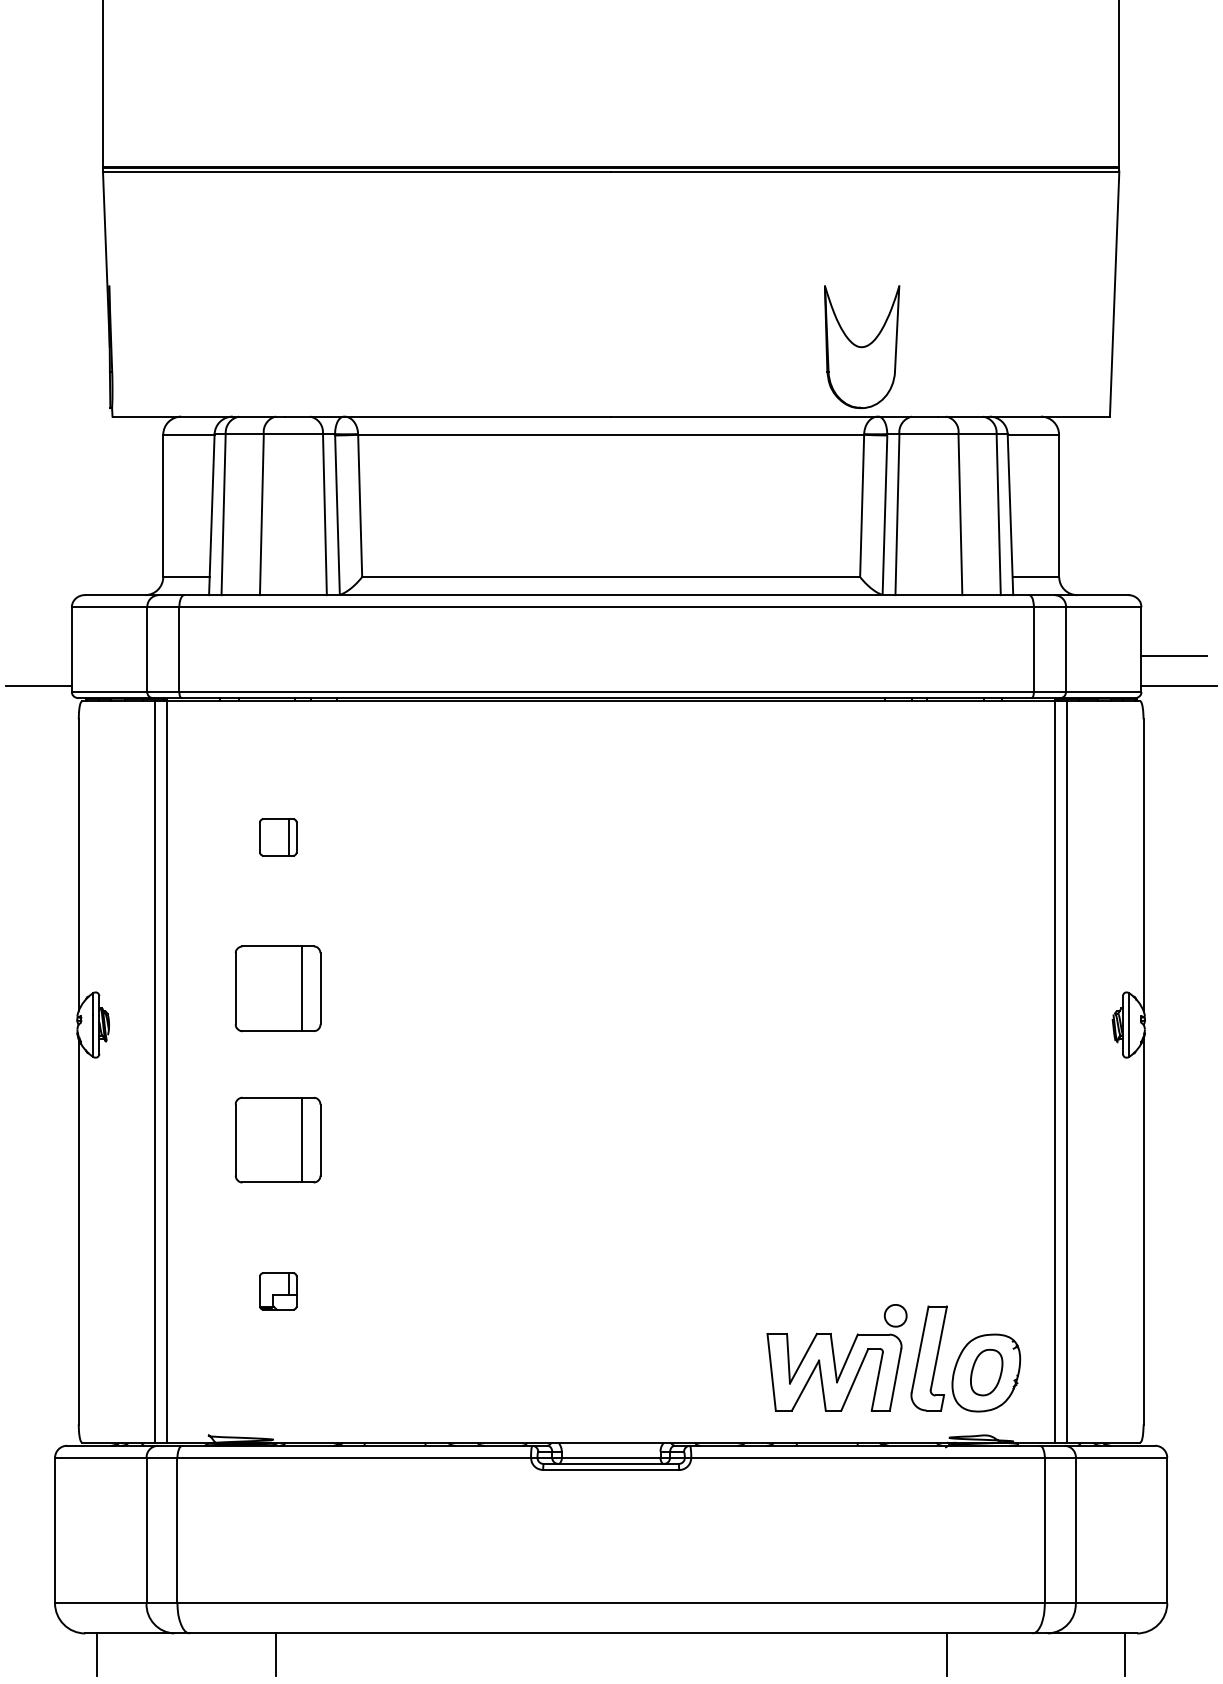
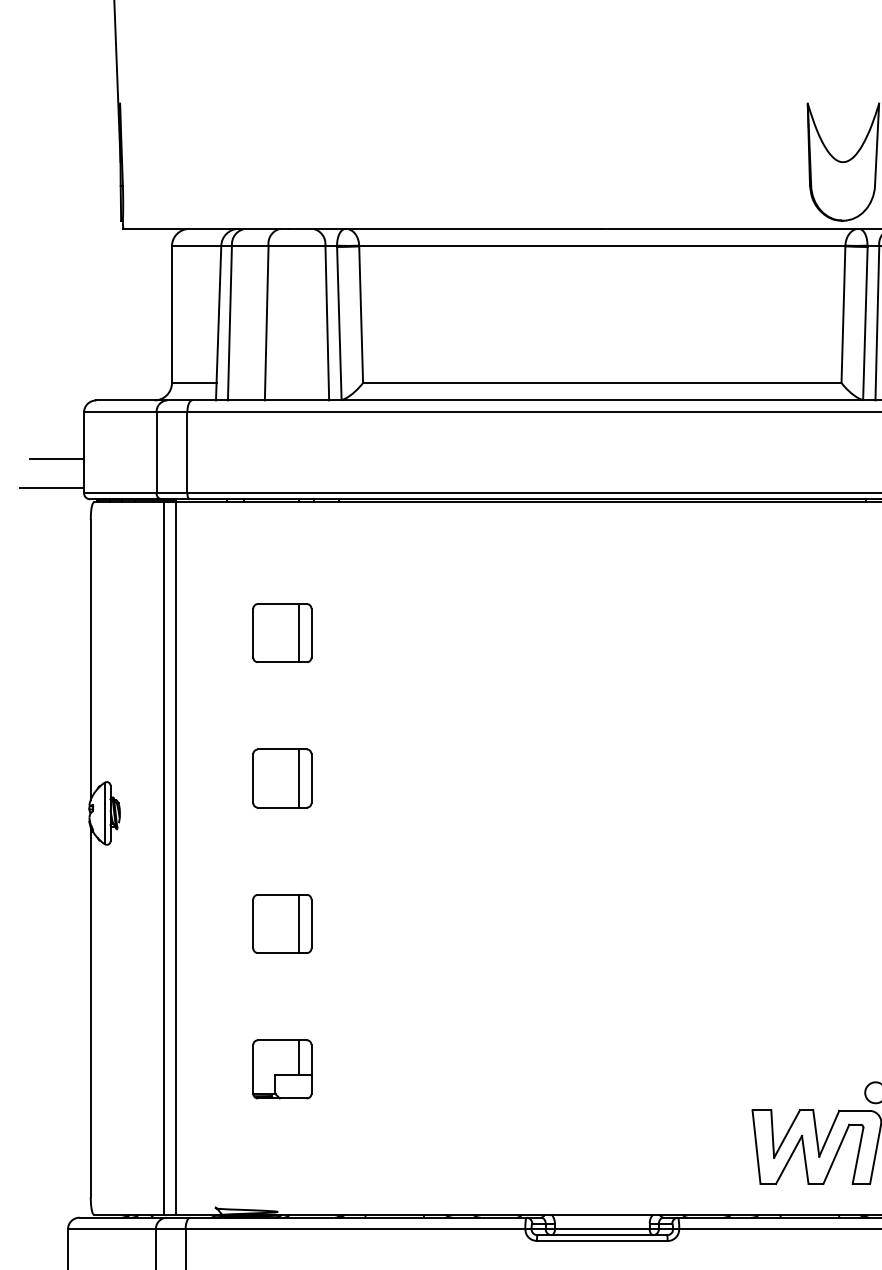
line: (43, 655) -> (56, 458), added
part: (278, 837) -> (282, 633), size x1.67
part: (278, 988) -> (282, 778), size x0.71
part: (278, 1139) -> (282, 923), size x0.71
part: (278, 1291) -> (282, 1069), size x1.67

